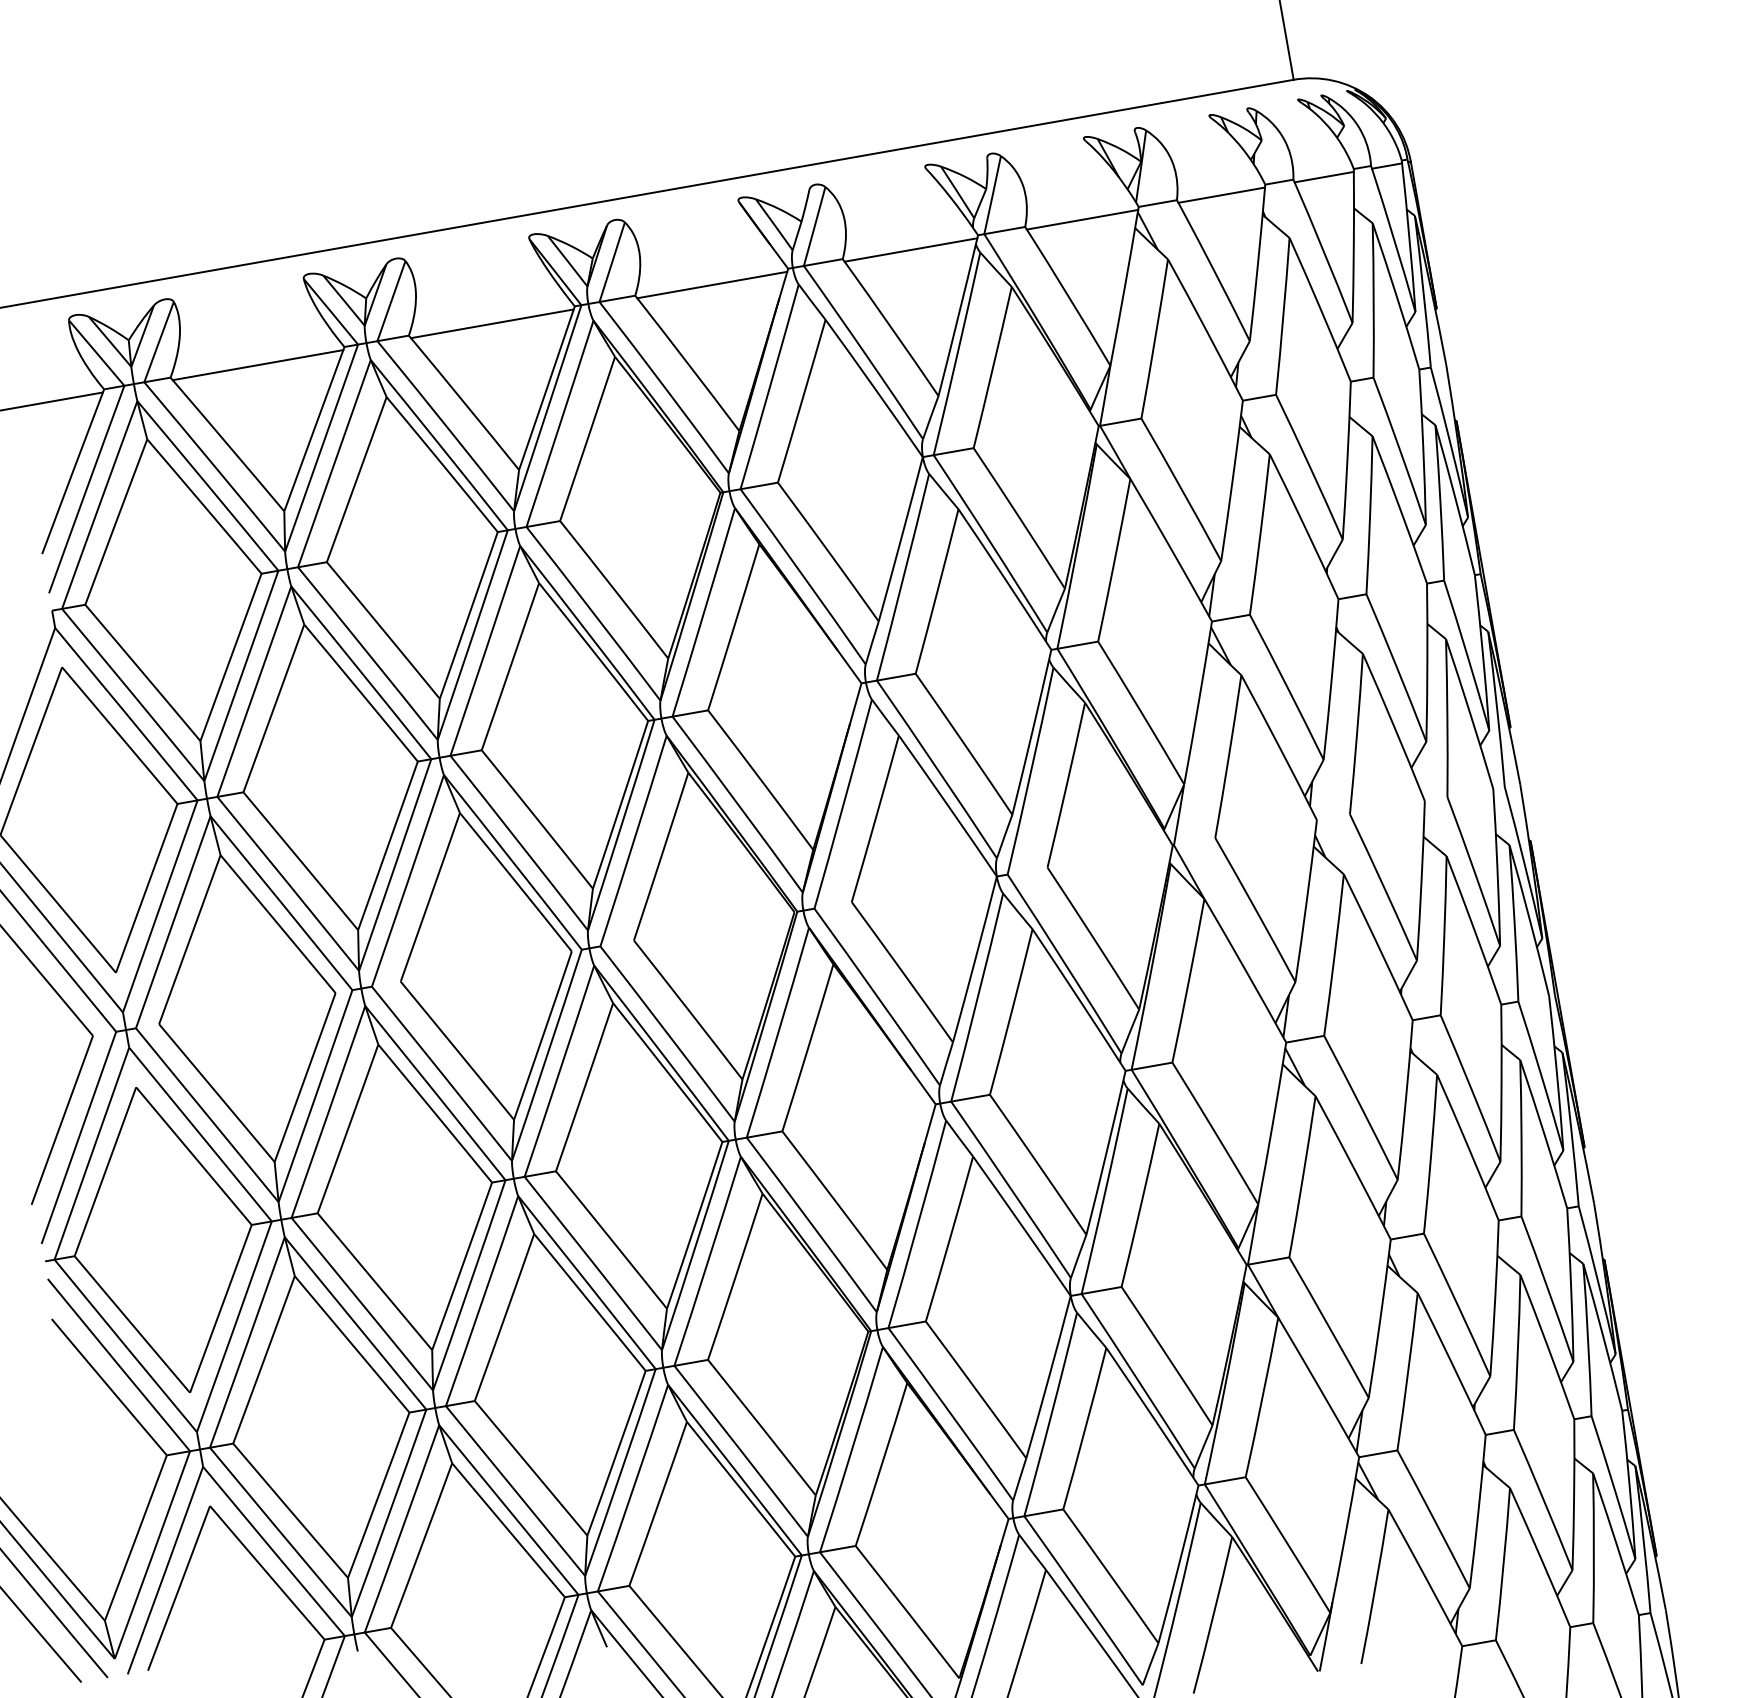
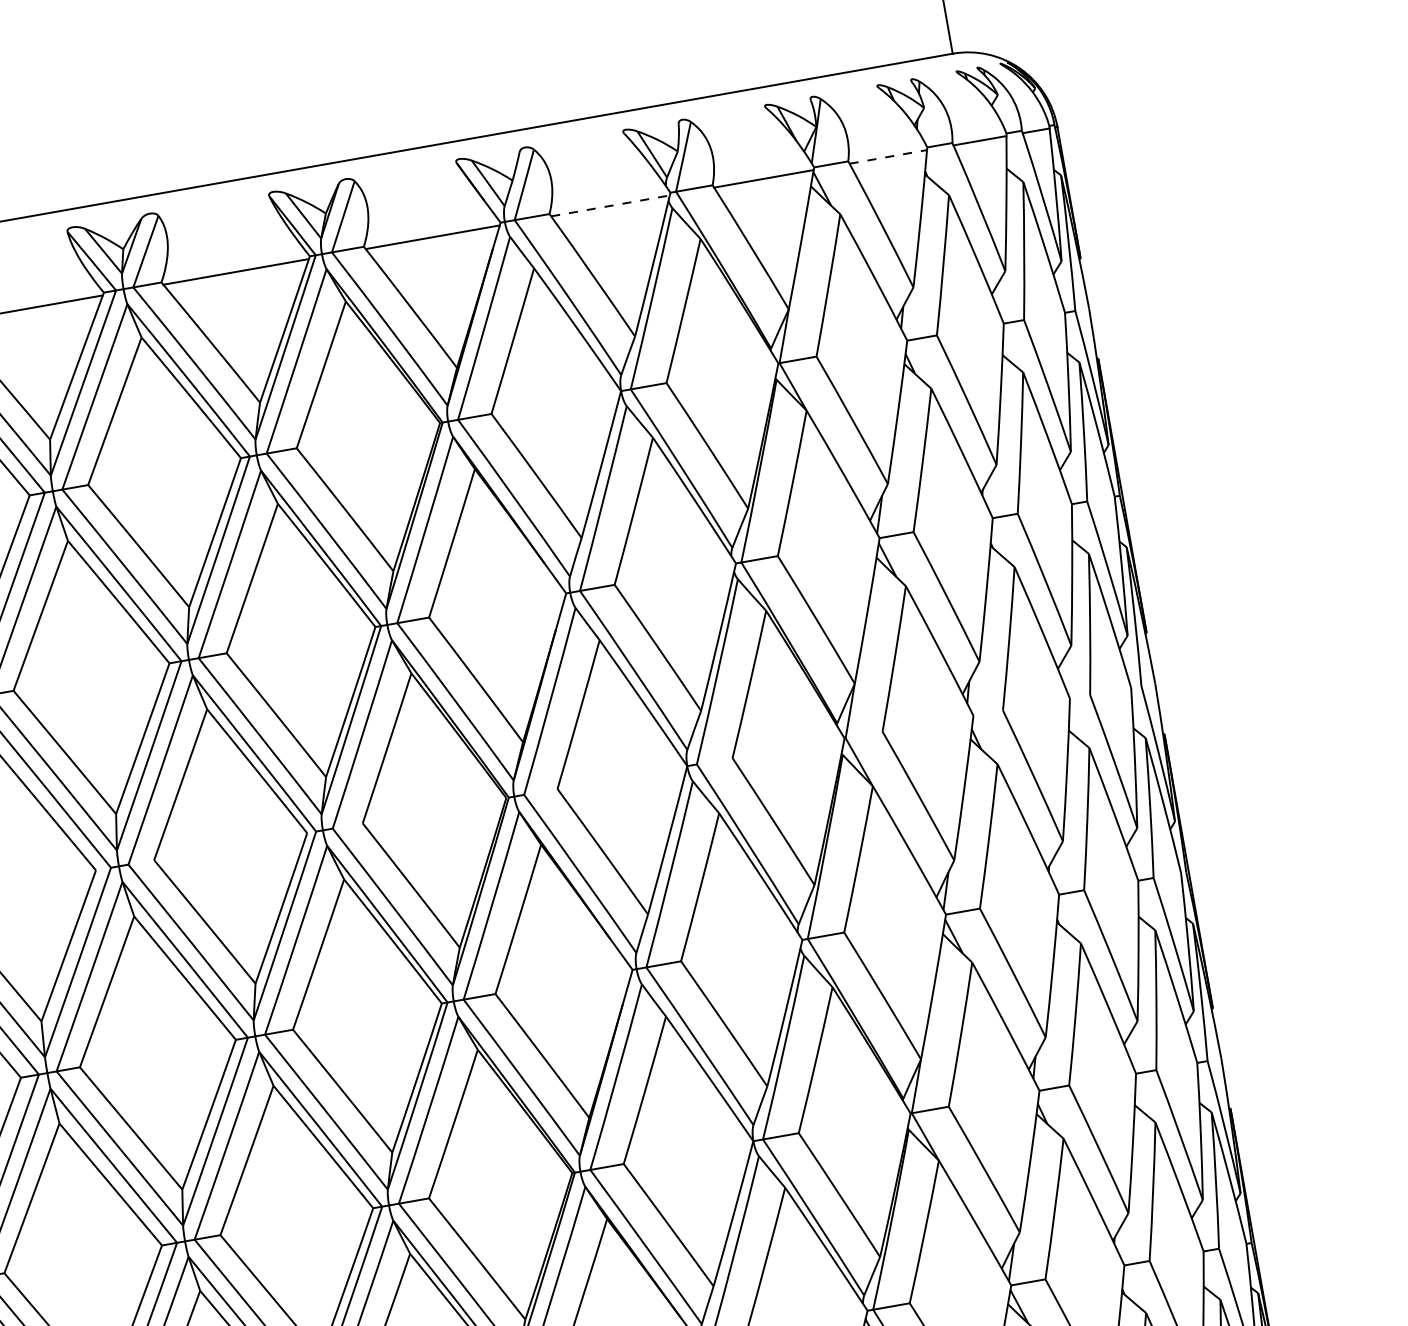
line: (1221, 195) -> (888, 157), solid -> dashed
line: (911, 249) -> (610, 205), solid -> dashed

